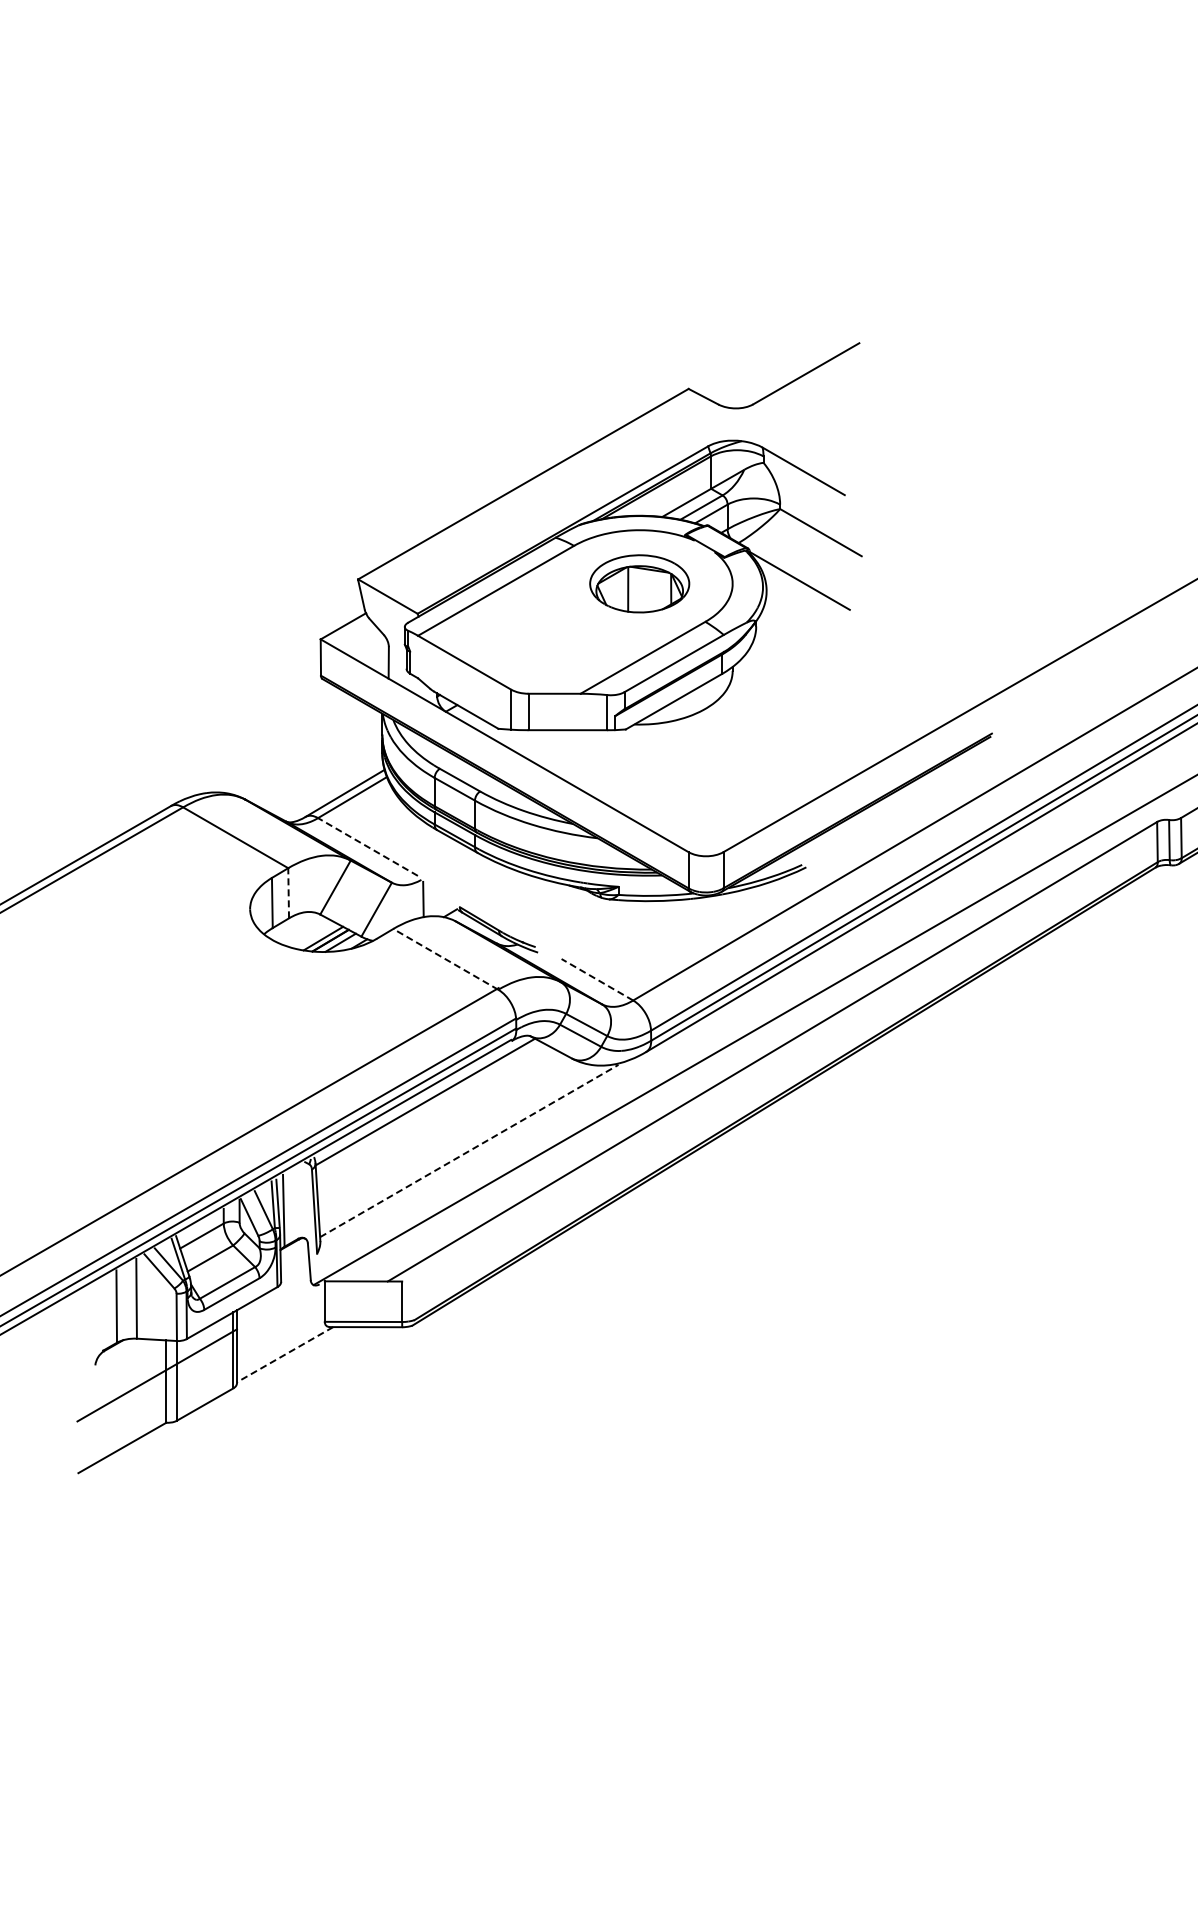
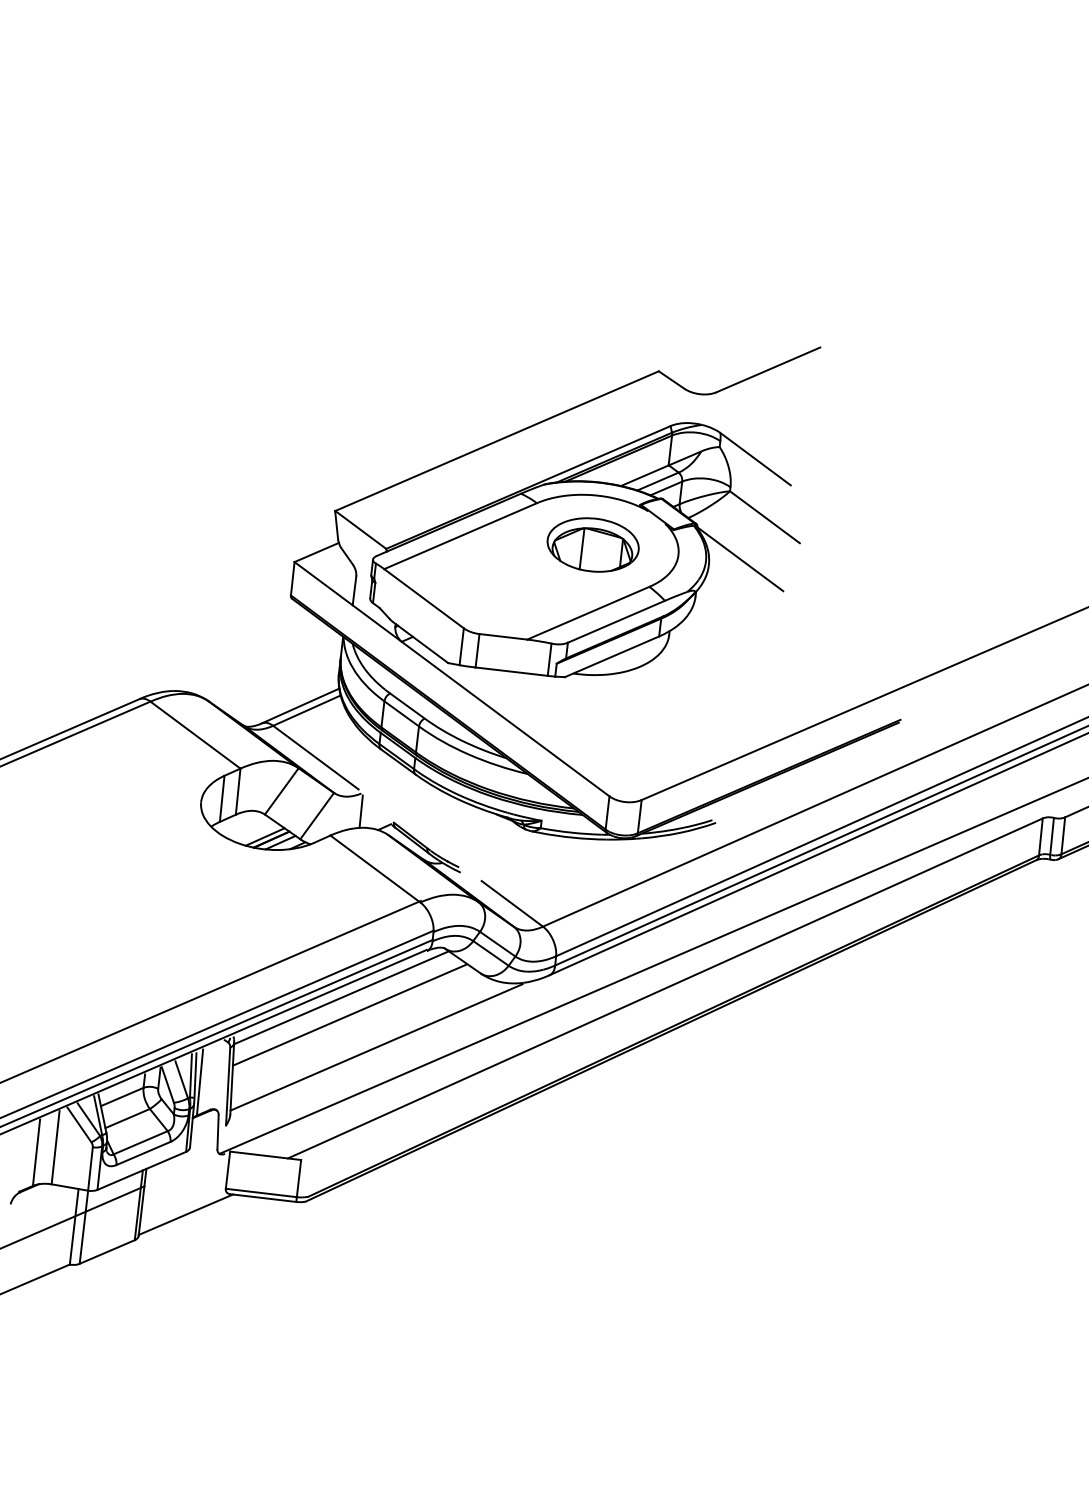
line: (367, 847) -> (315, 758), dashed -> solid
line: (288, 892) -> (238, 790), dashed -> solid
line: (445, 959) -> (375, 869), dashed -> solid
line: (596, 979) -> (511, 903), dashed -> solid
line: (436, 1119) -> (349, 1014), added
line: (469, 1150) -> (376, 1046), dashed -> solid
line: (285, 1354) -> (186, 1214), dashed -> solid

